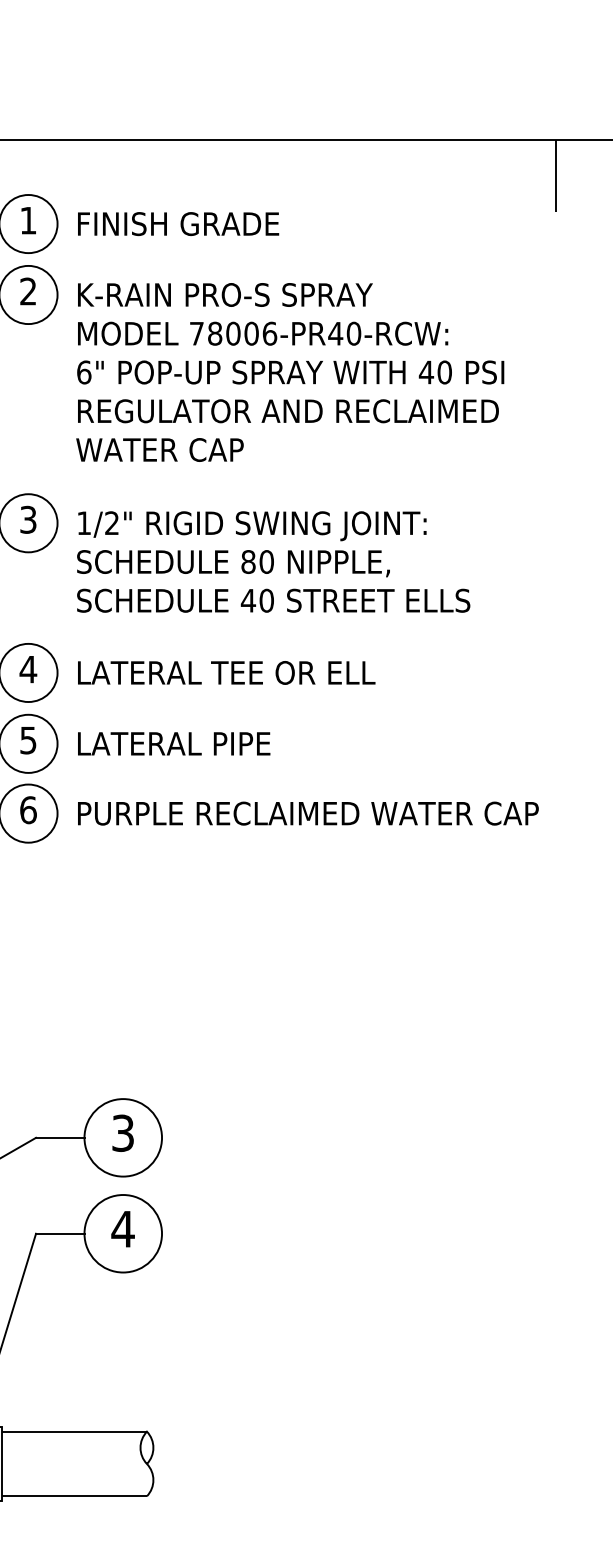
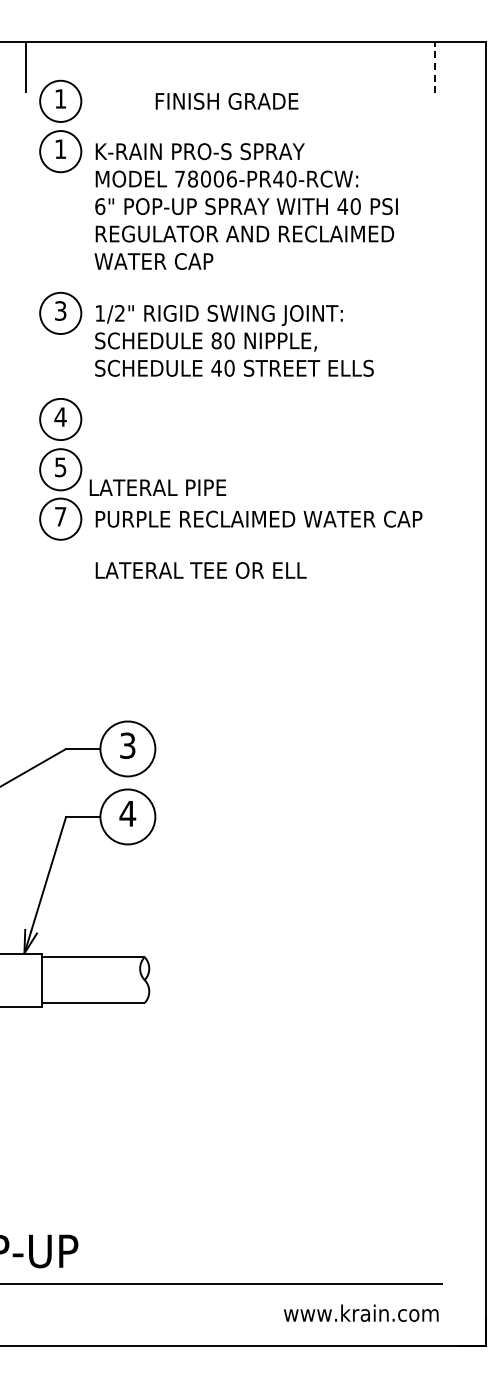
line: (555, 176) -> (434, 67), solid -> dashed
text: (177, 222) -> (226, 100), moved
text: (28, 290) -> (60, 148), 2 -> 1
text: (225, 672) -> (200, 570), moved
text: (173, 743) -> (157, 487), moved
text: (28, 809) -> (60, 516), 6 -> 7

